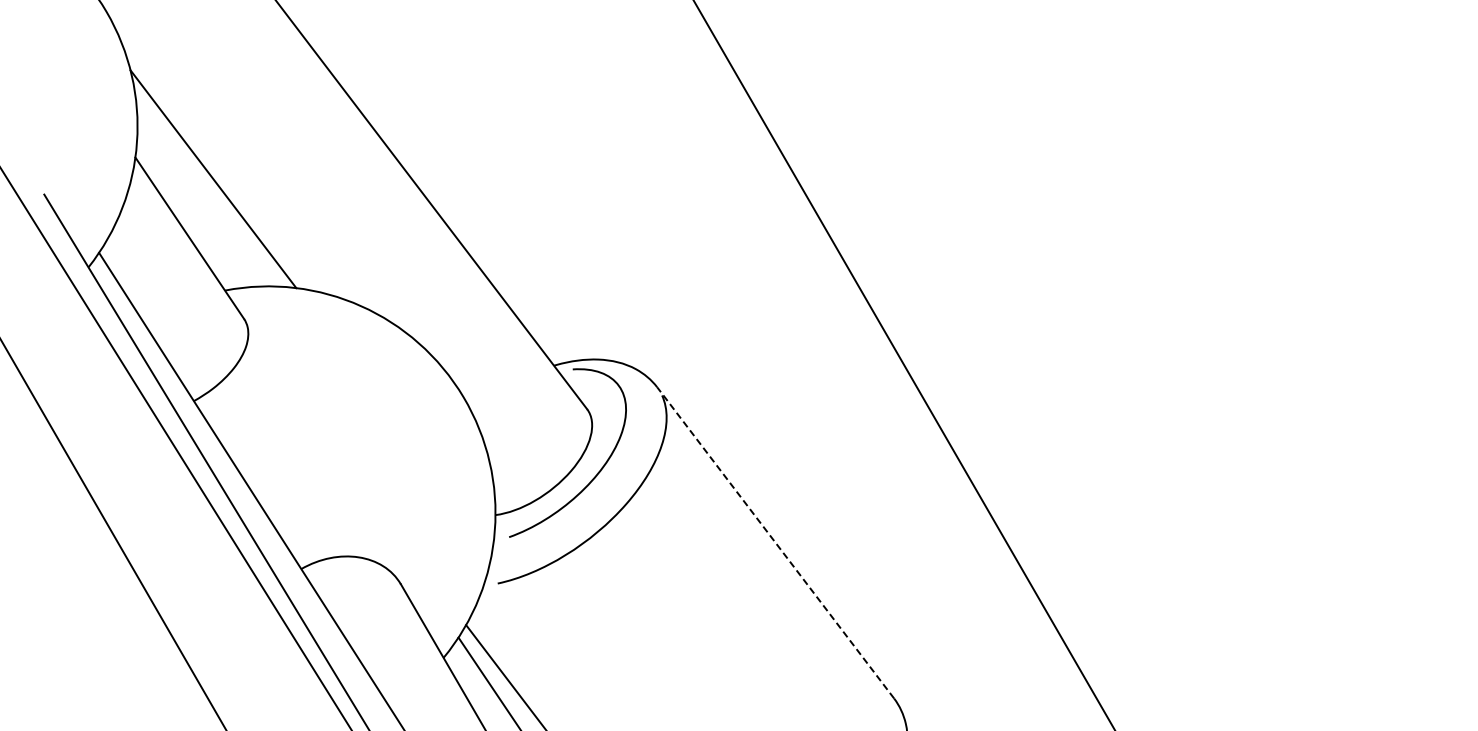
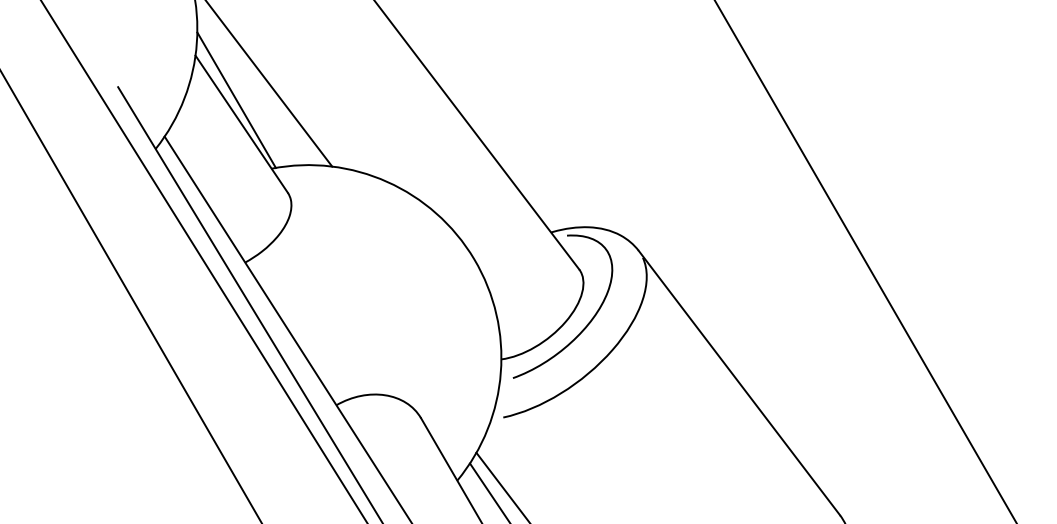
line: (183, 209) -> (236, 99), added
line: (775, 542) -> (739, 382), dashed -> solid

